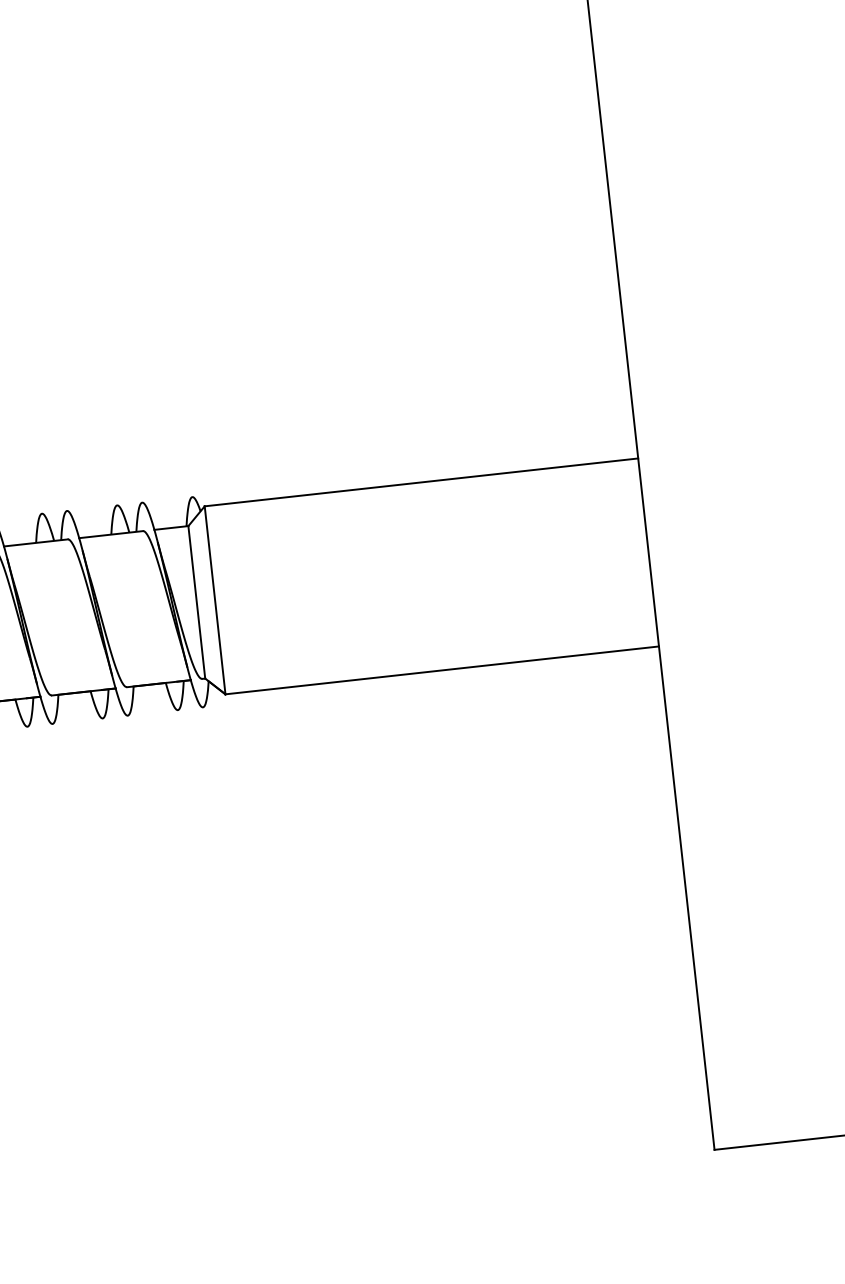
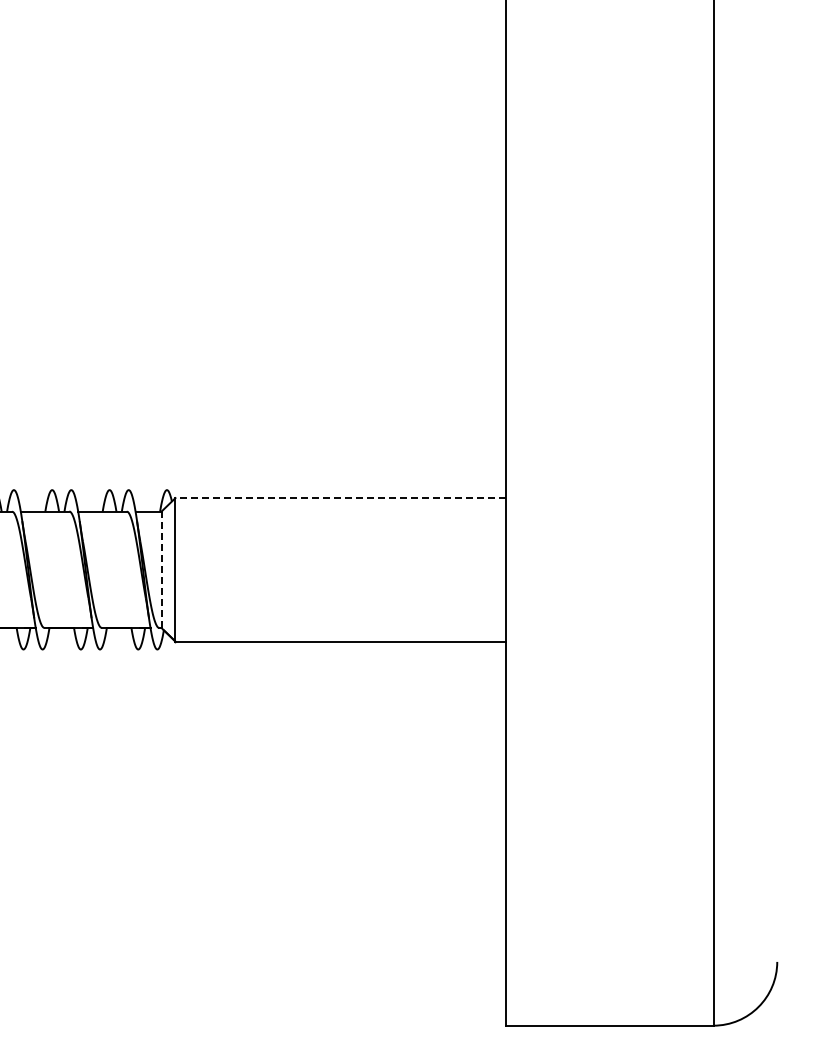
line: (421, 482) -> (340, 498), solid -> dashed
line: (196, 601) -> (161, 569), solid -> dashed

